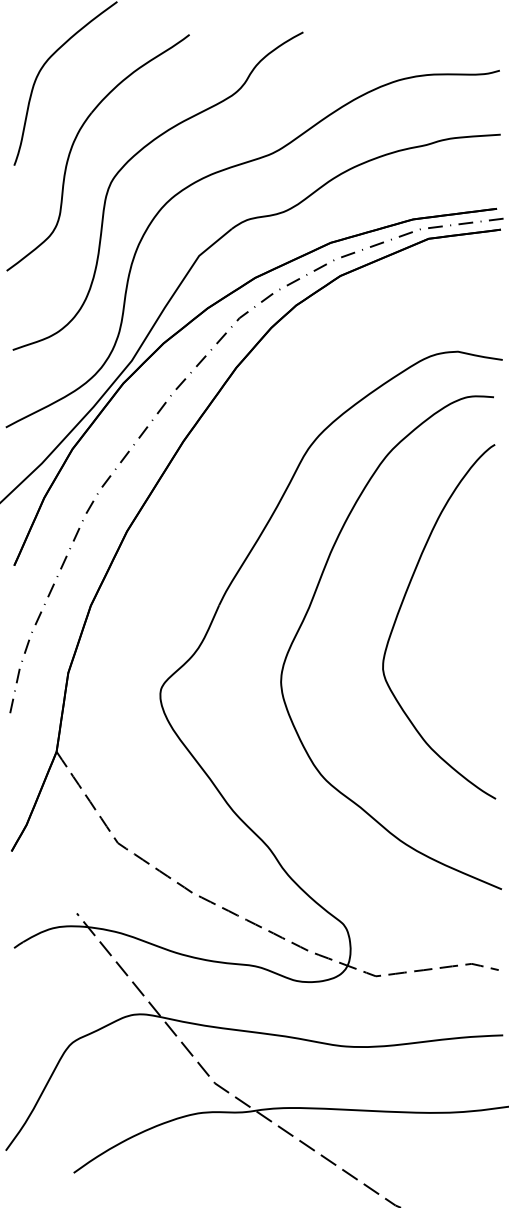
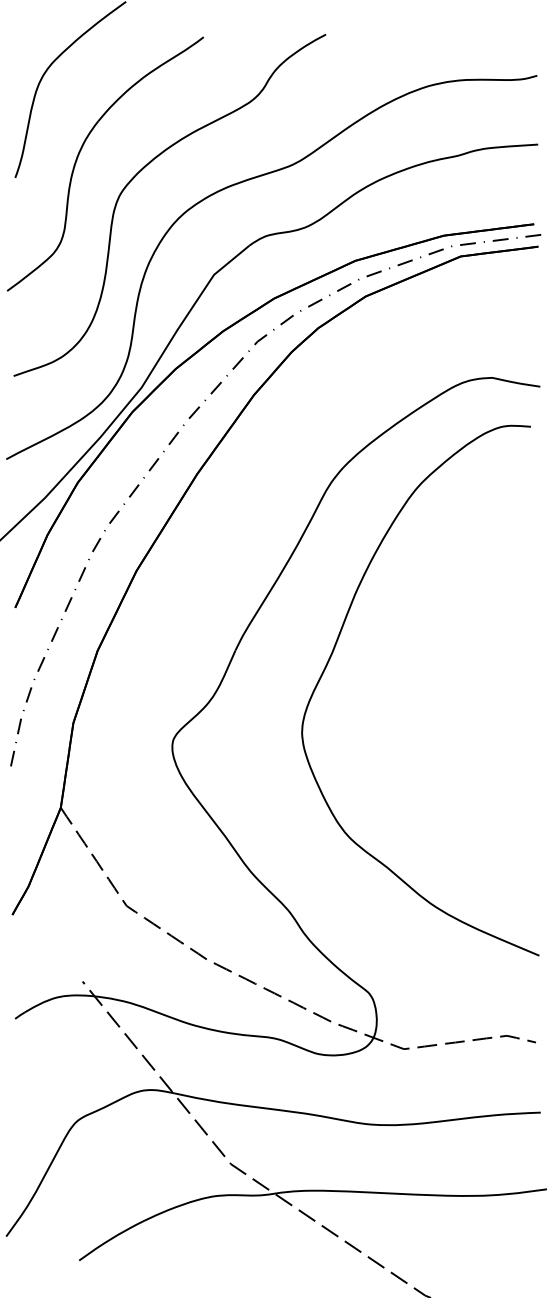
curve: (402, 605) -> (432, 650), removed

